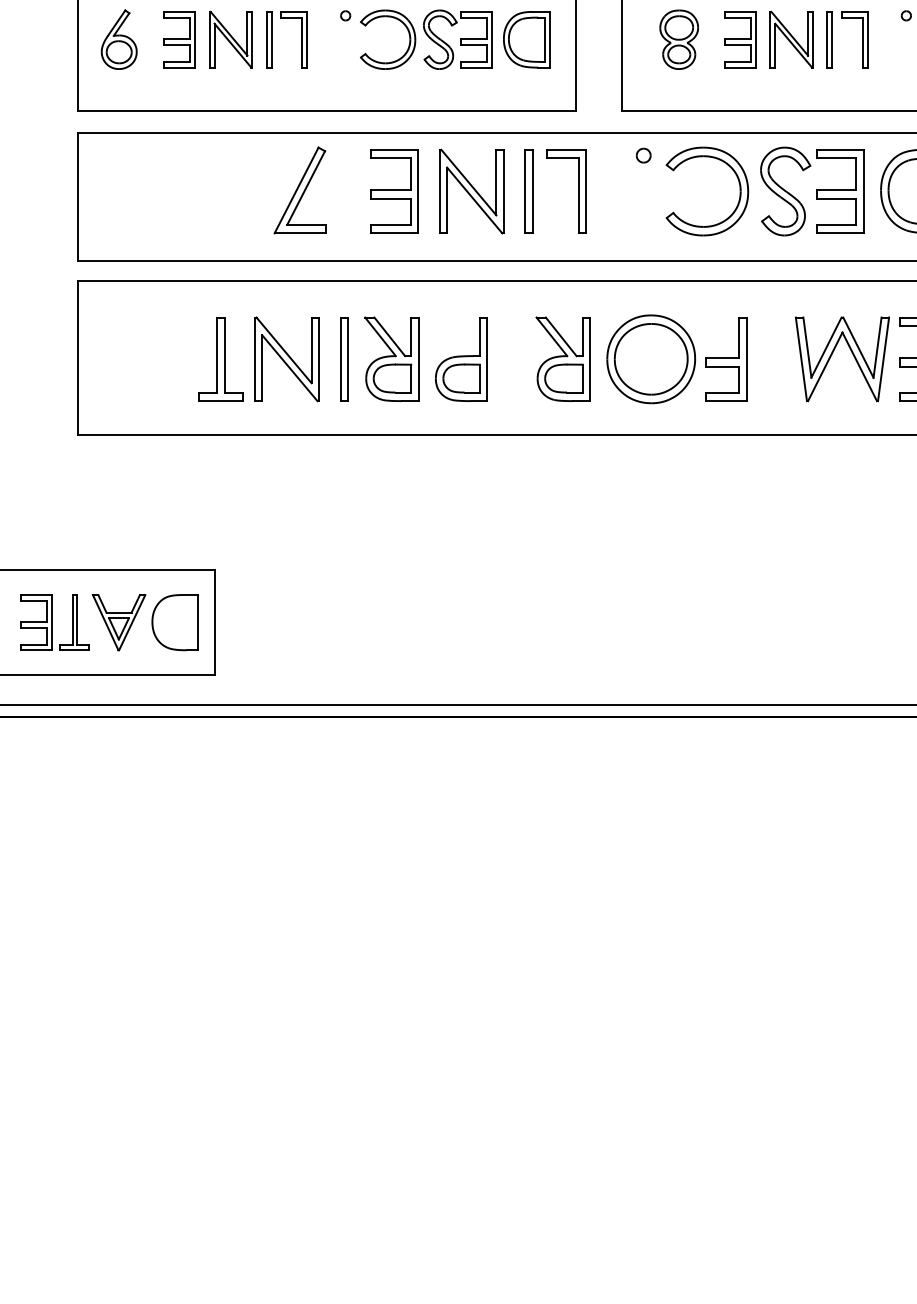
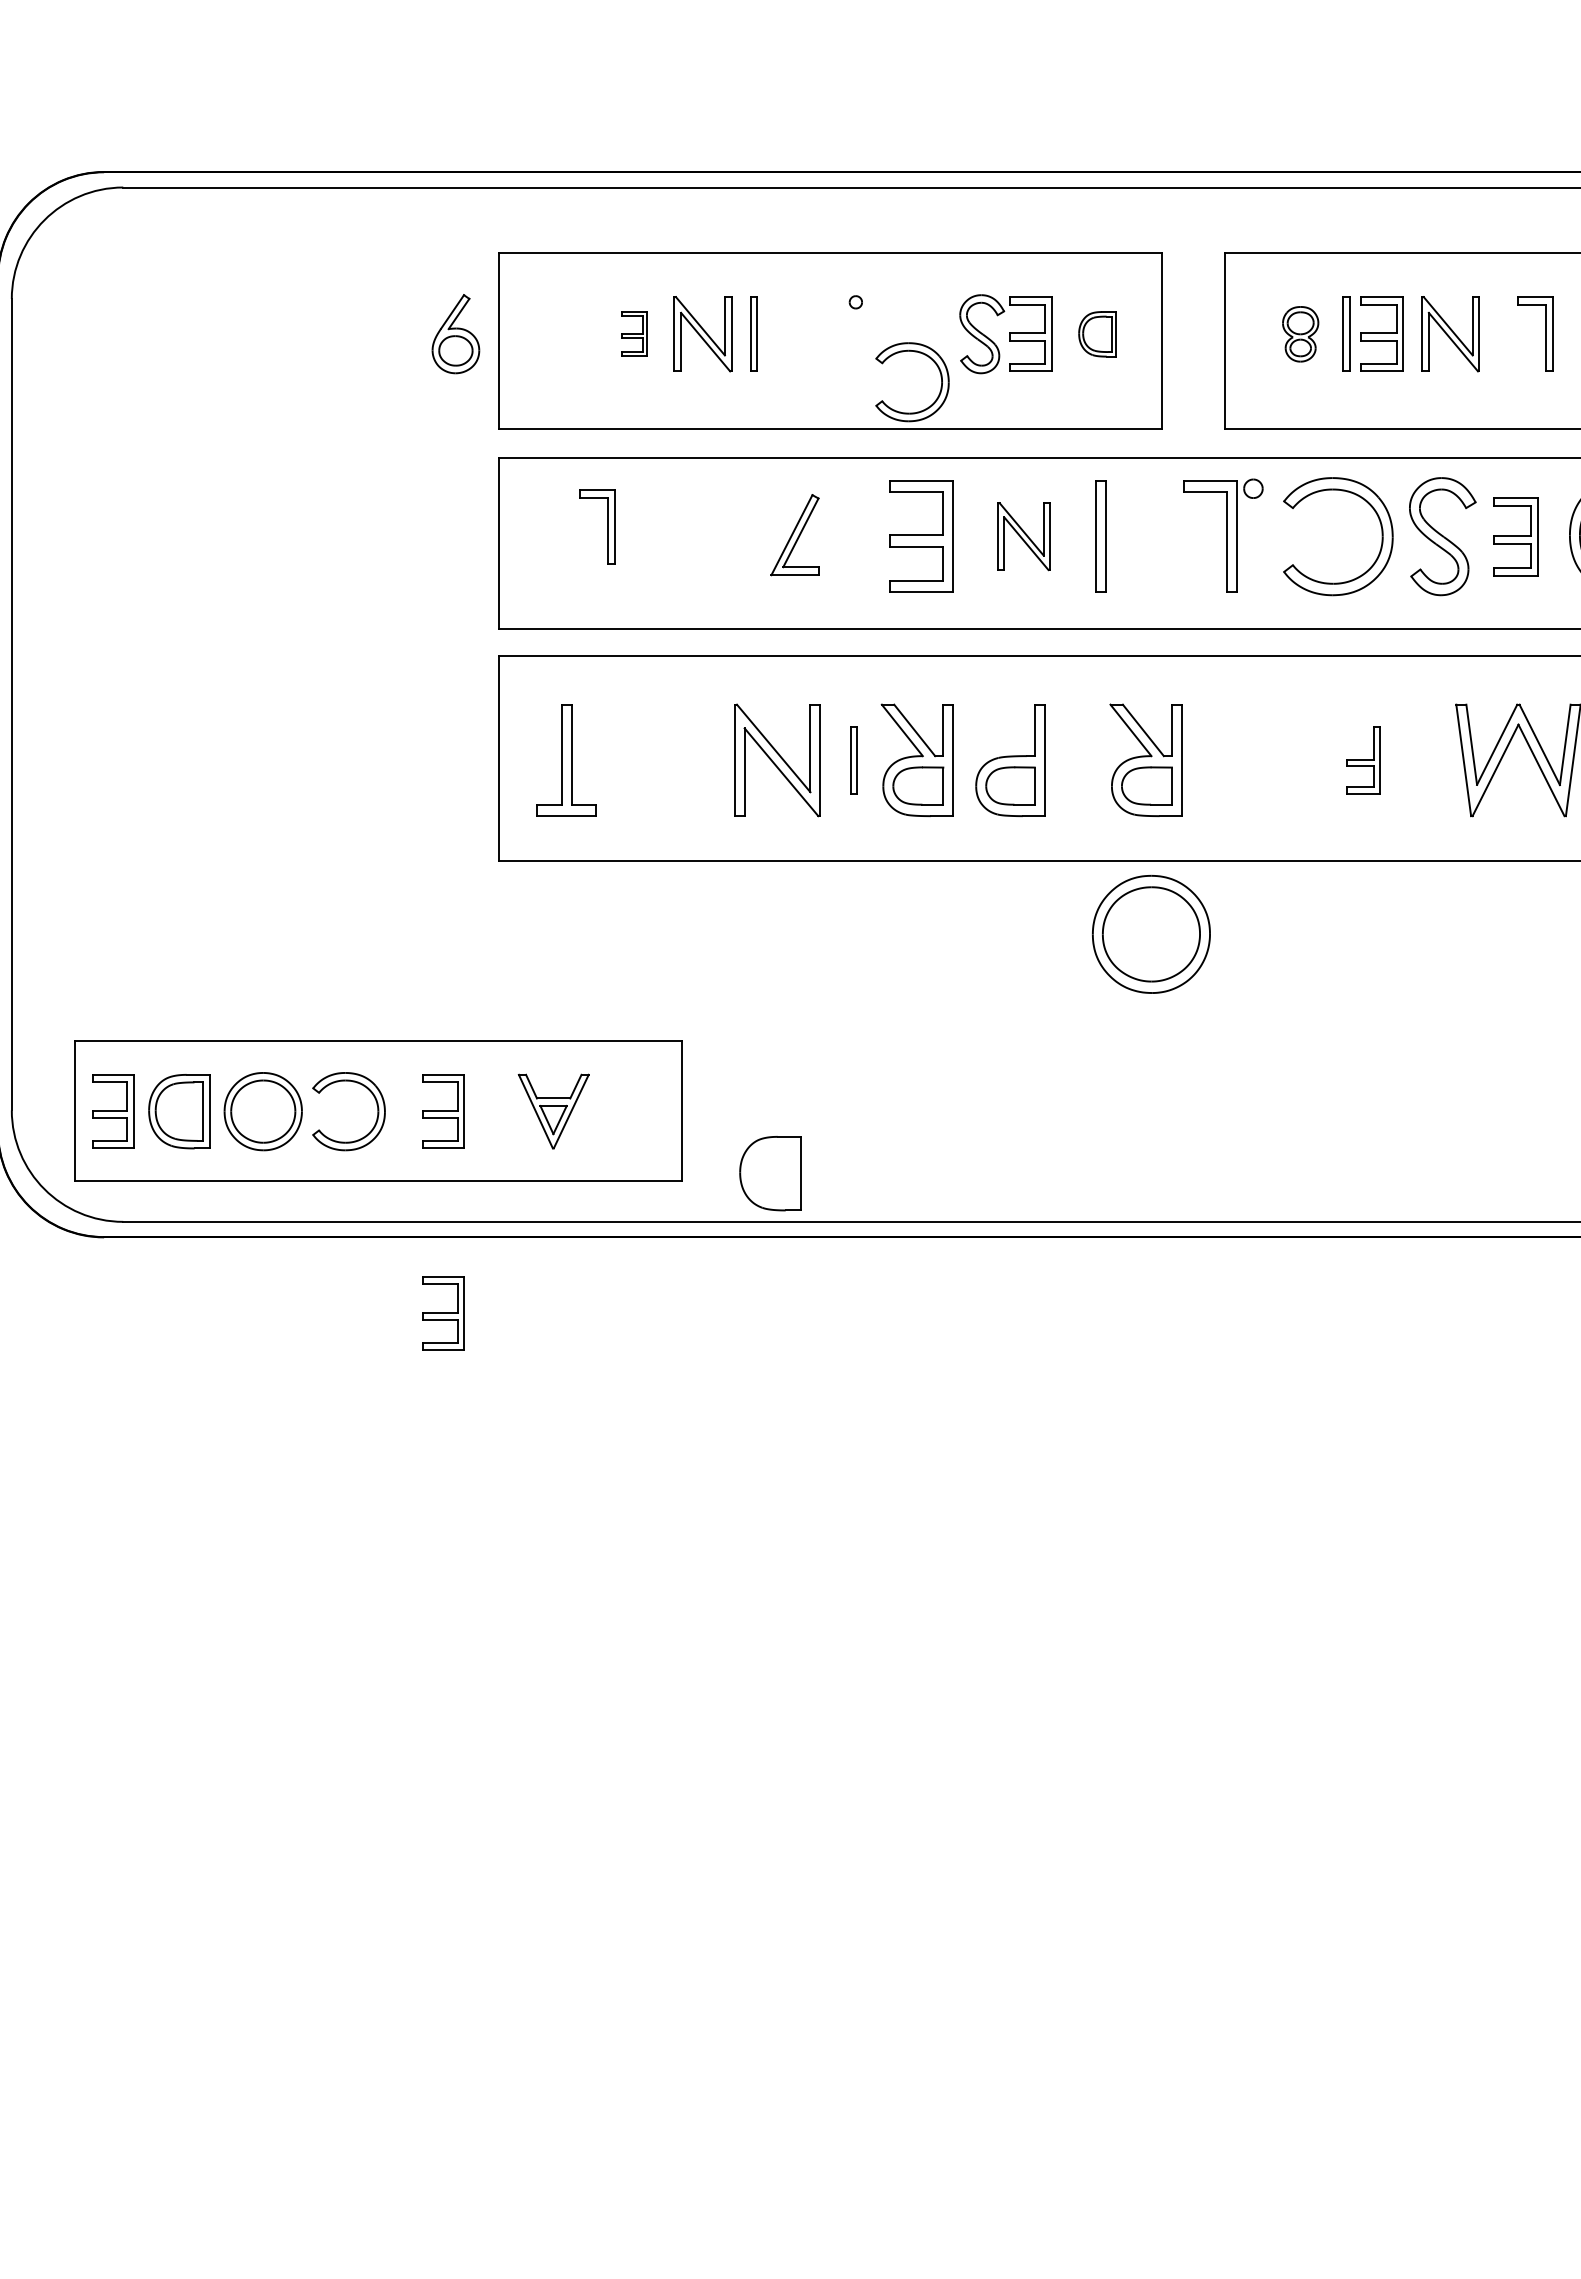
part: (409, 36) -> (940, 377), moved
part: (118, 39) -> (455, 334), moved
part: (178, 39) -> (633, 333), size x0.6
part: (301, 39) -> (607, 526), moved
part: (526, 39) -> (1097, 334), size x0.6
part: (679, 39) -> (1300, 334), size x0.7
part: (829, 39) -> (1346, 333), moved
part: (300, 189) -> (795, 534), size x0.7
part: (471, 191) -> (1023, 536), size x0.6
part: (578, 191) -> (1226, 536), moved
part: (840, 191) -> (1515, 536), size x0.7
part: (220, 359) -> (566, 760), moved
part: (343, 359) -> (853, 760), size x0.6
part: (651, 359) -> (1151, 934), moved
part: (726, 359) -> (1363, 760), size x0.6
part: (74, 622) -> (494, 1111), removed
part: (175, 622) -> (770, 1173), moved
part: (36, 774) -> (443, 1313), added

